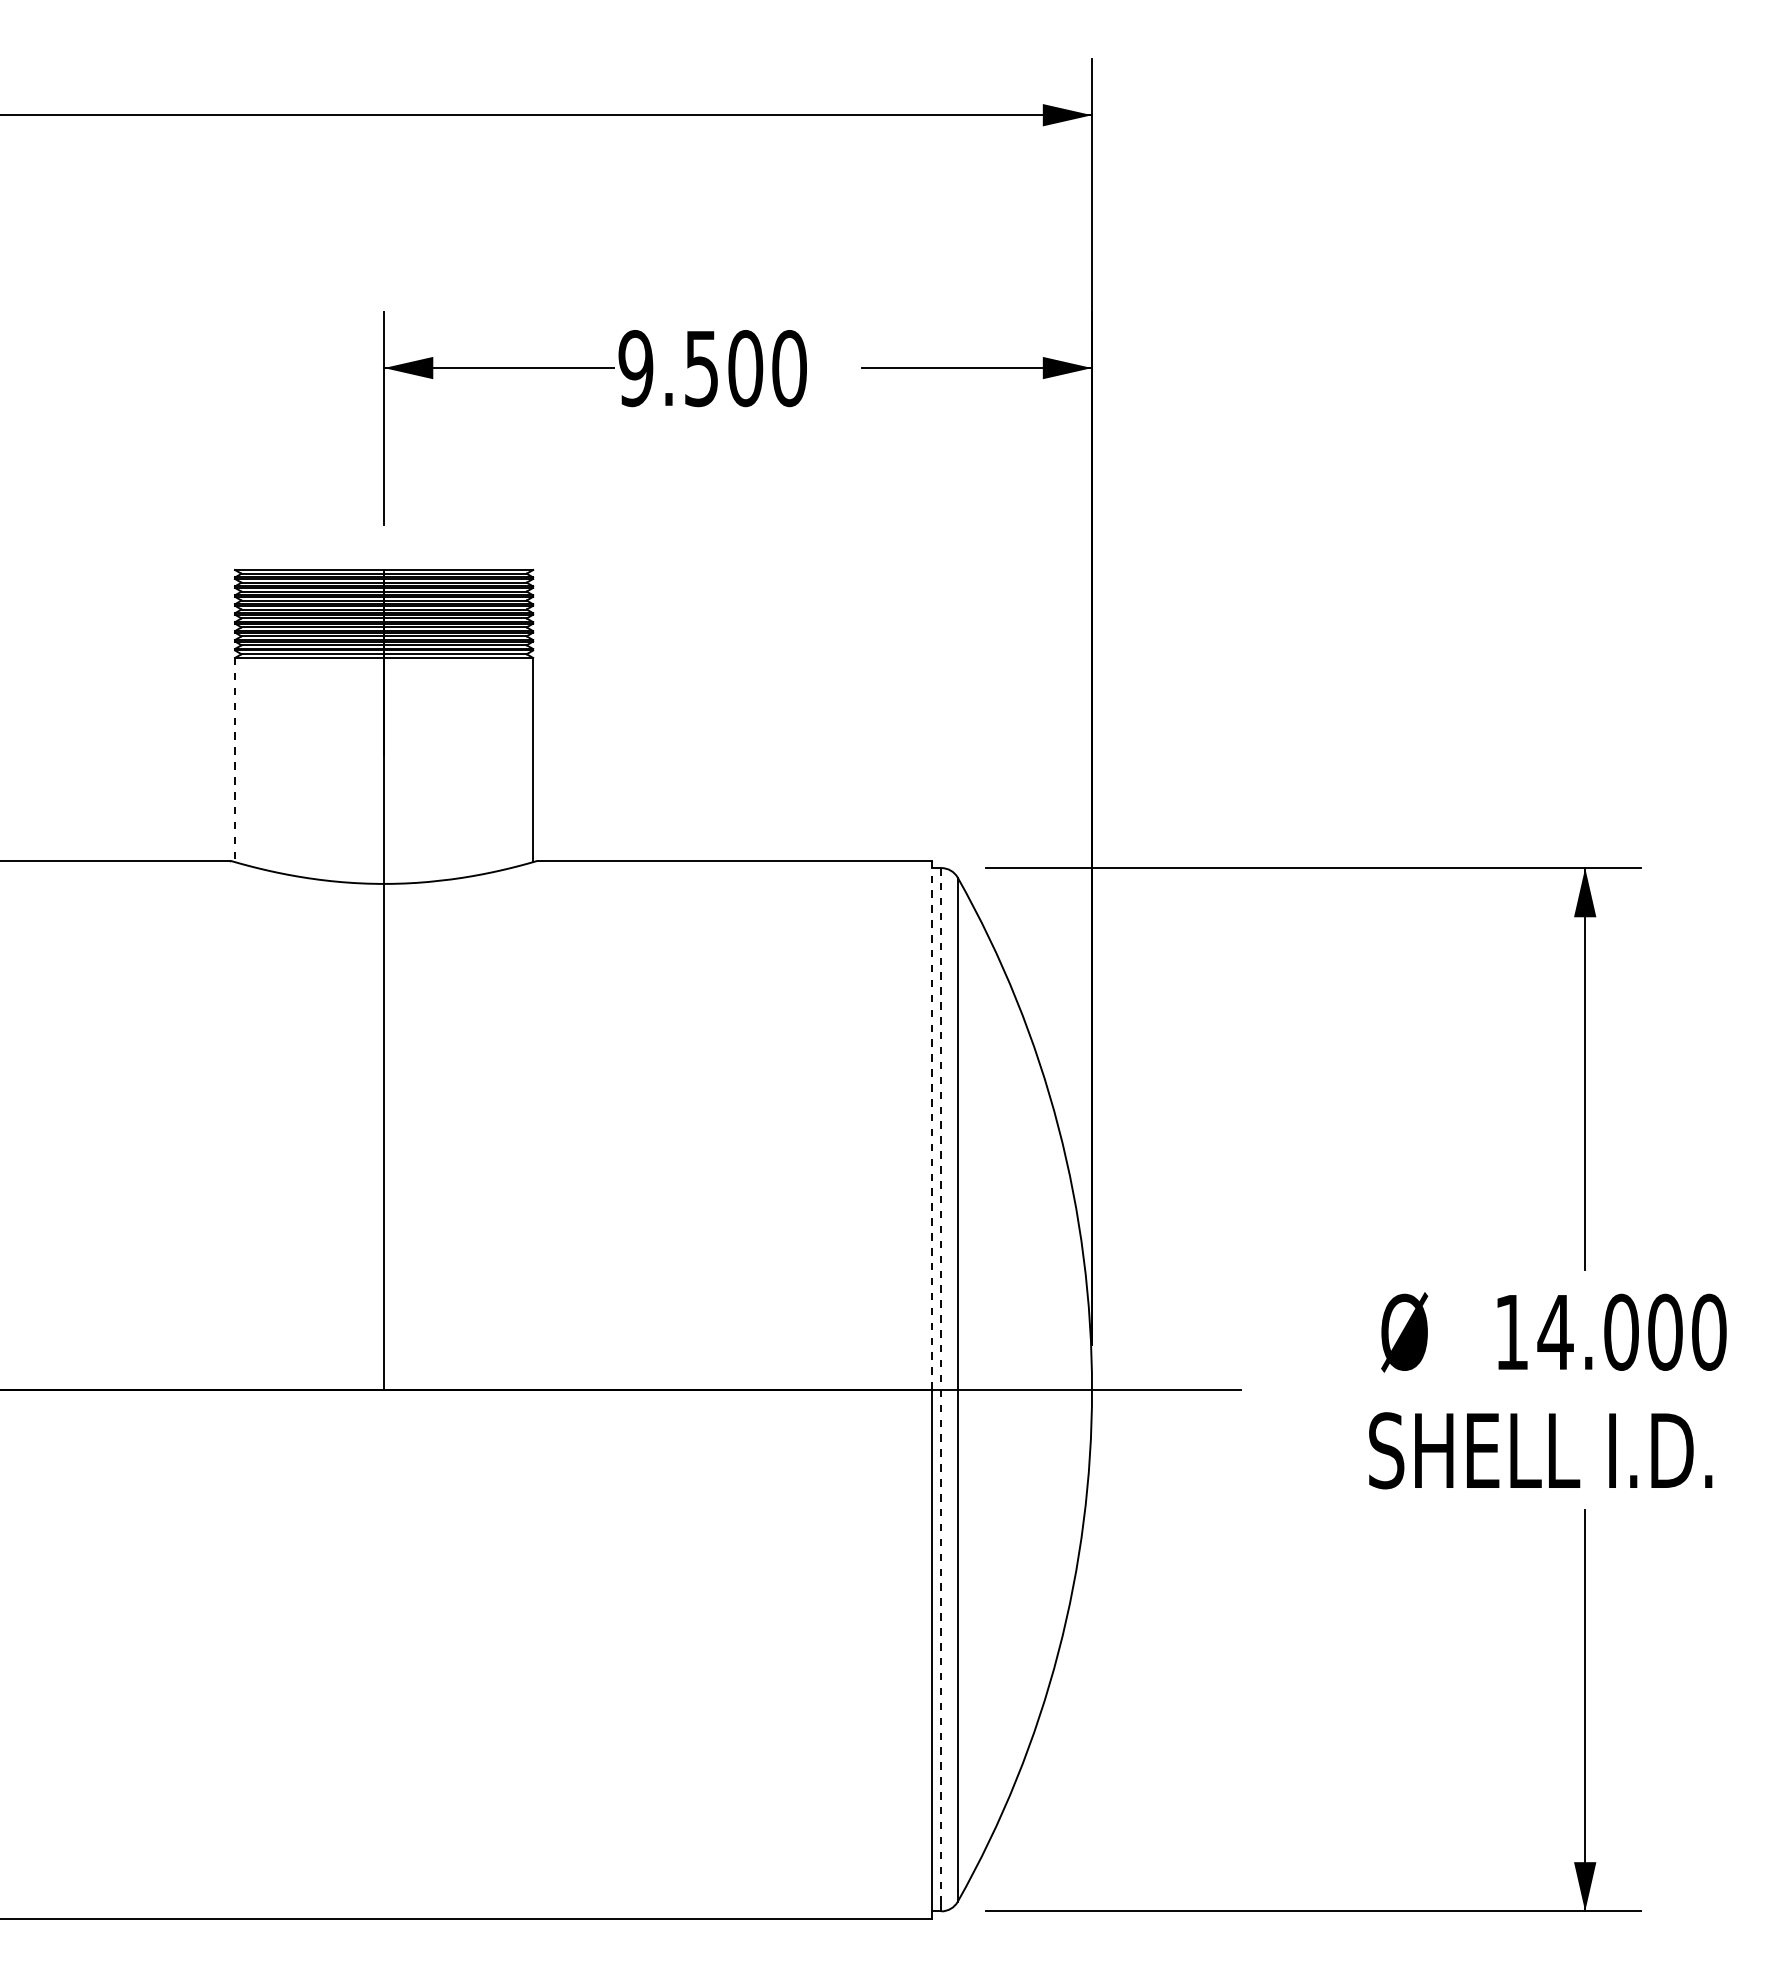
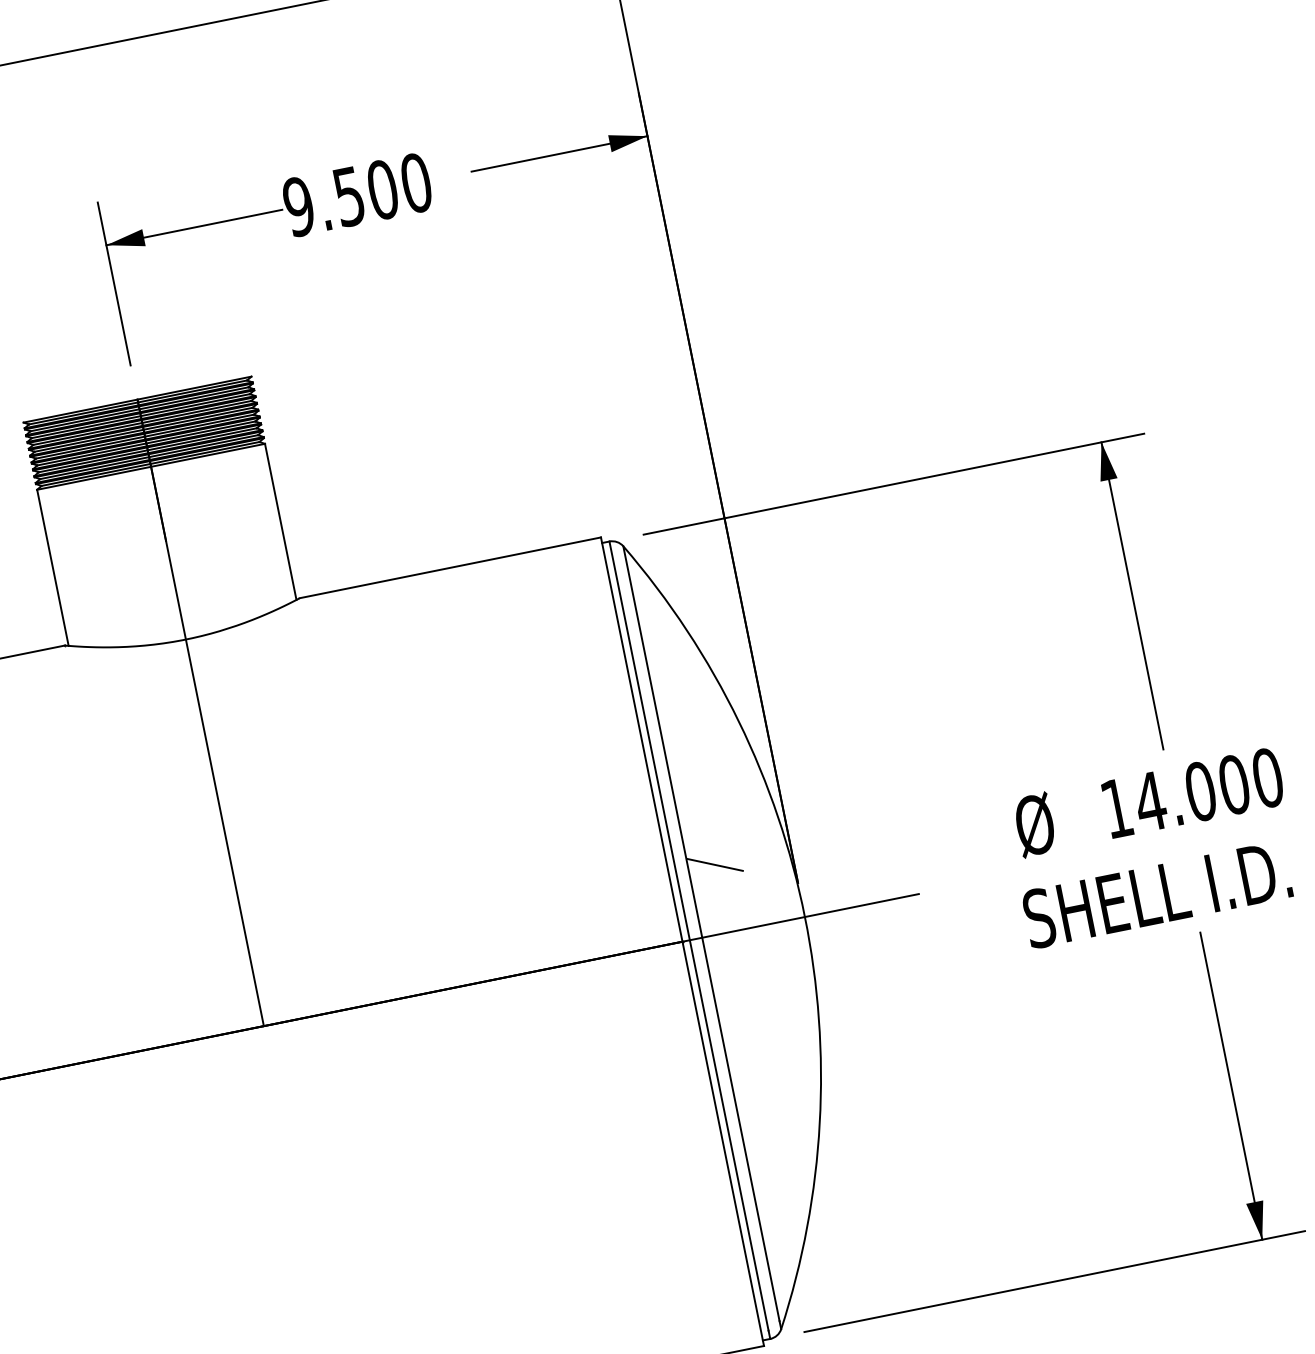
line: (235, 760) -> (53, 568), dashed -> solid
line: (931, 1124) -> (641, 739), dashed -> solid
line: (991, 1301) -> (714, 865), added
line: (941, 1384) -> (689, 936), dashed -> solid

